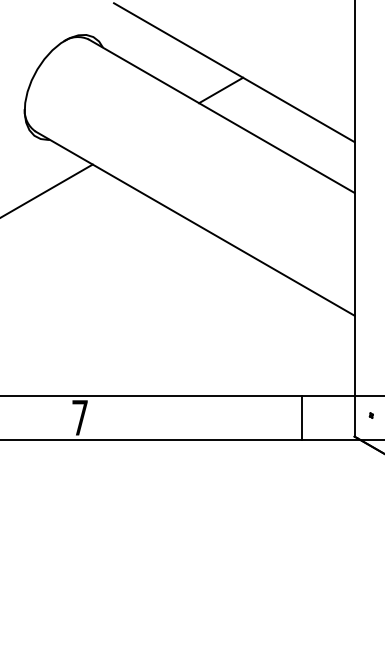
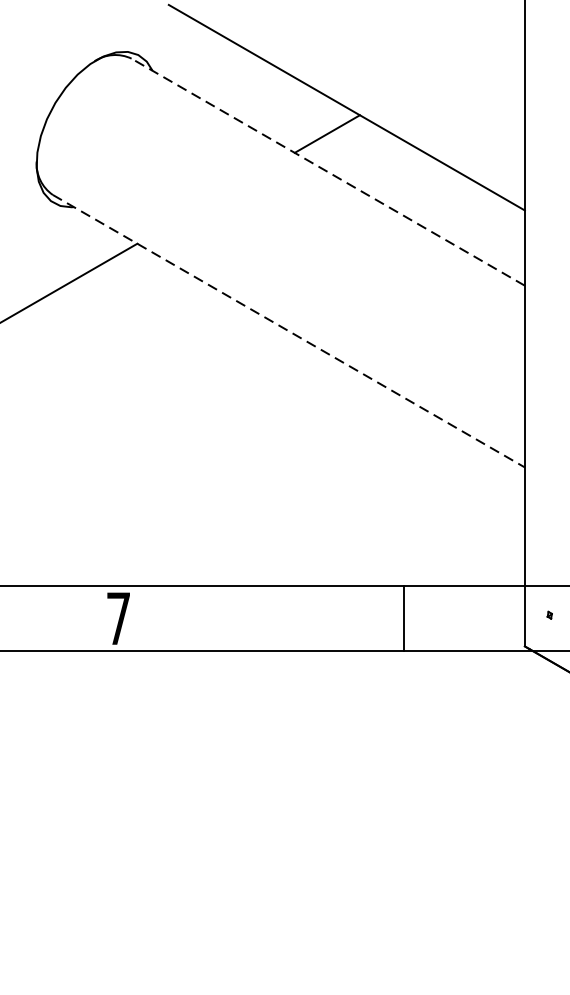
line: (221, 115) -> (327, 171), solid -> dashed
line: (195, 223) -> (289, 330), solid -> dashed
line: (302, 417) -> (404, 618), moved

